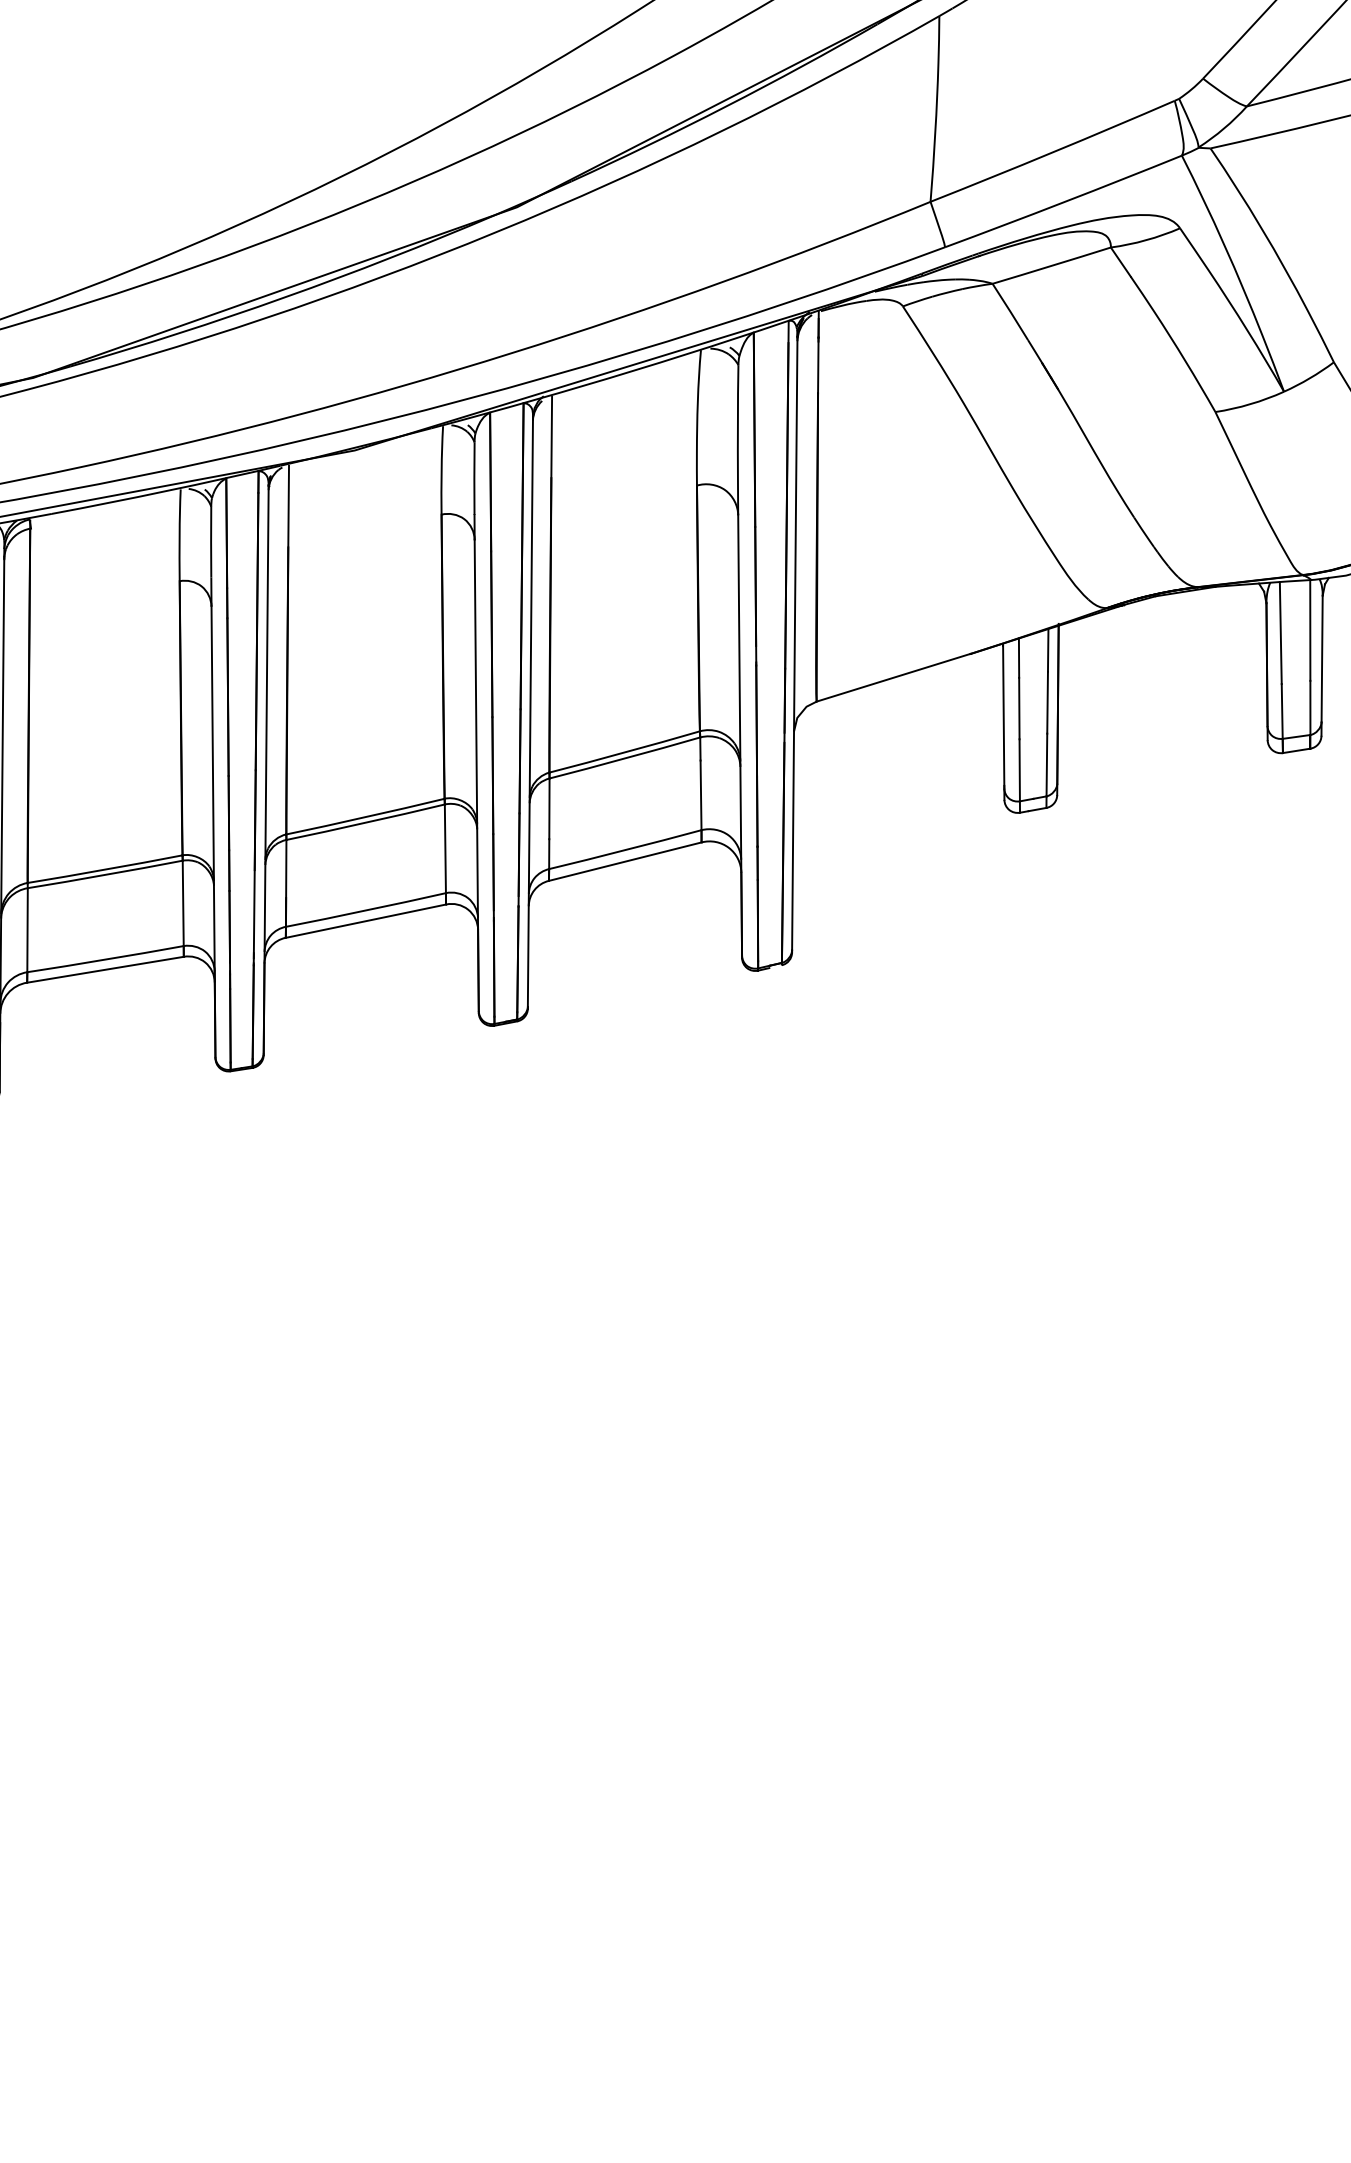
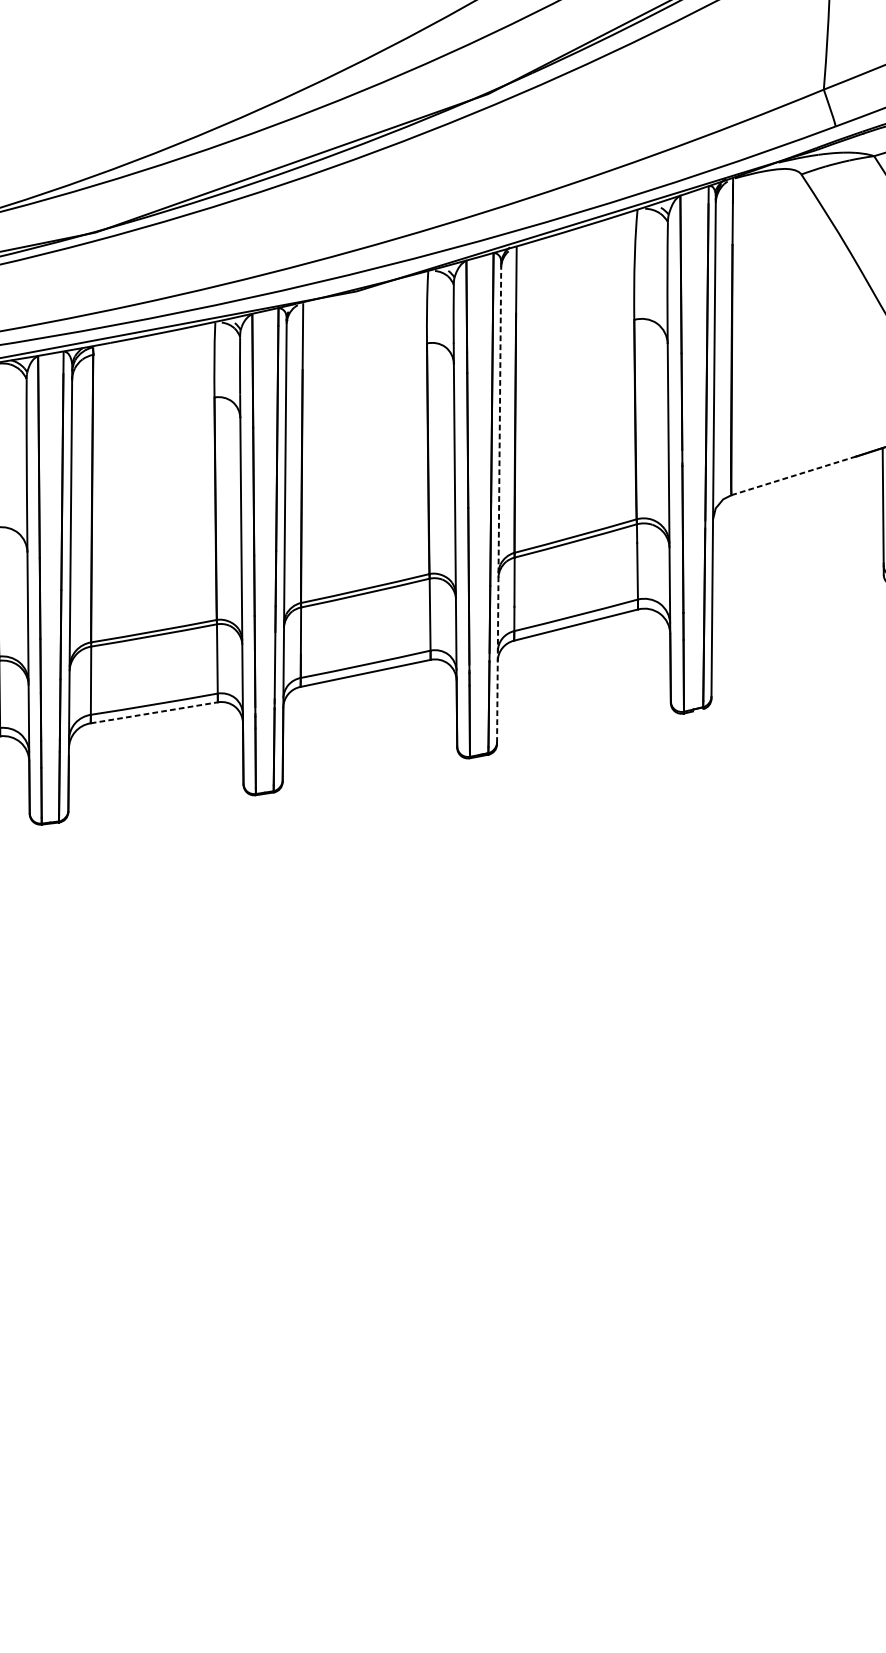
line: (893, 677) -> (793, 475), solid -> dashed
line: (530, 711) -> (499, 503), solid -> dashed
line: (106, 969) -> (155, 712), solid -> dashed

